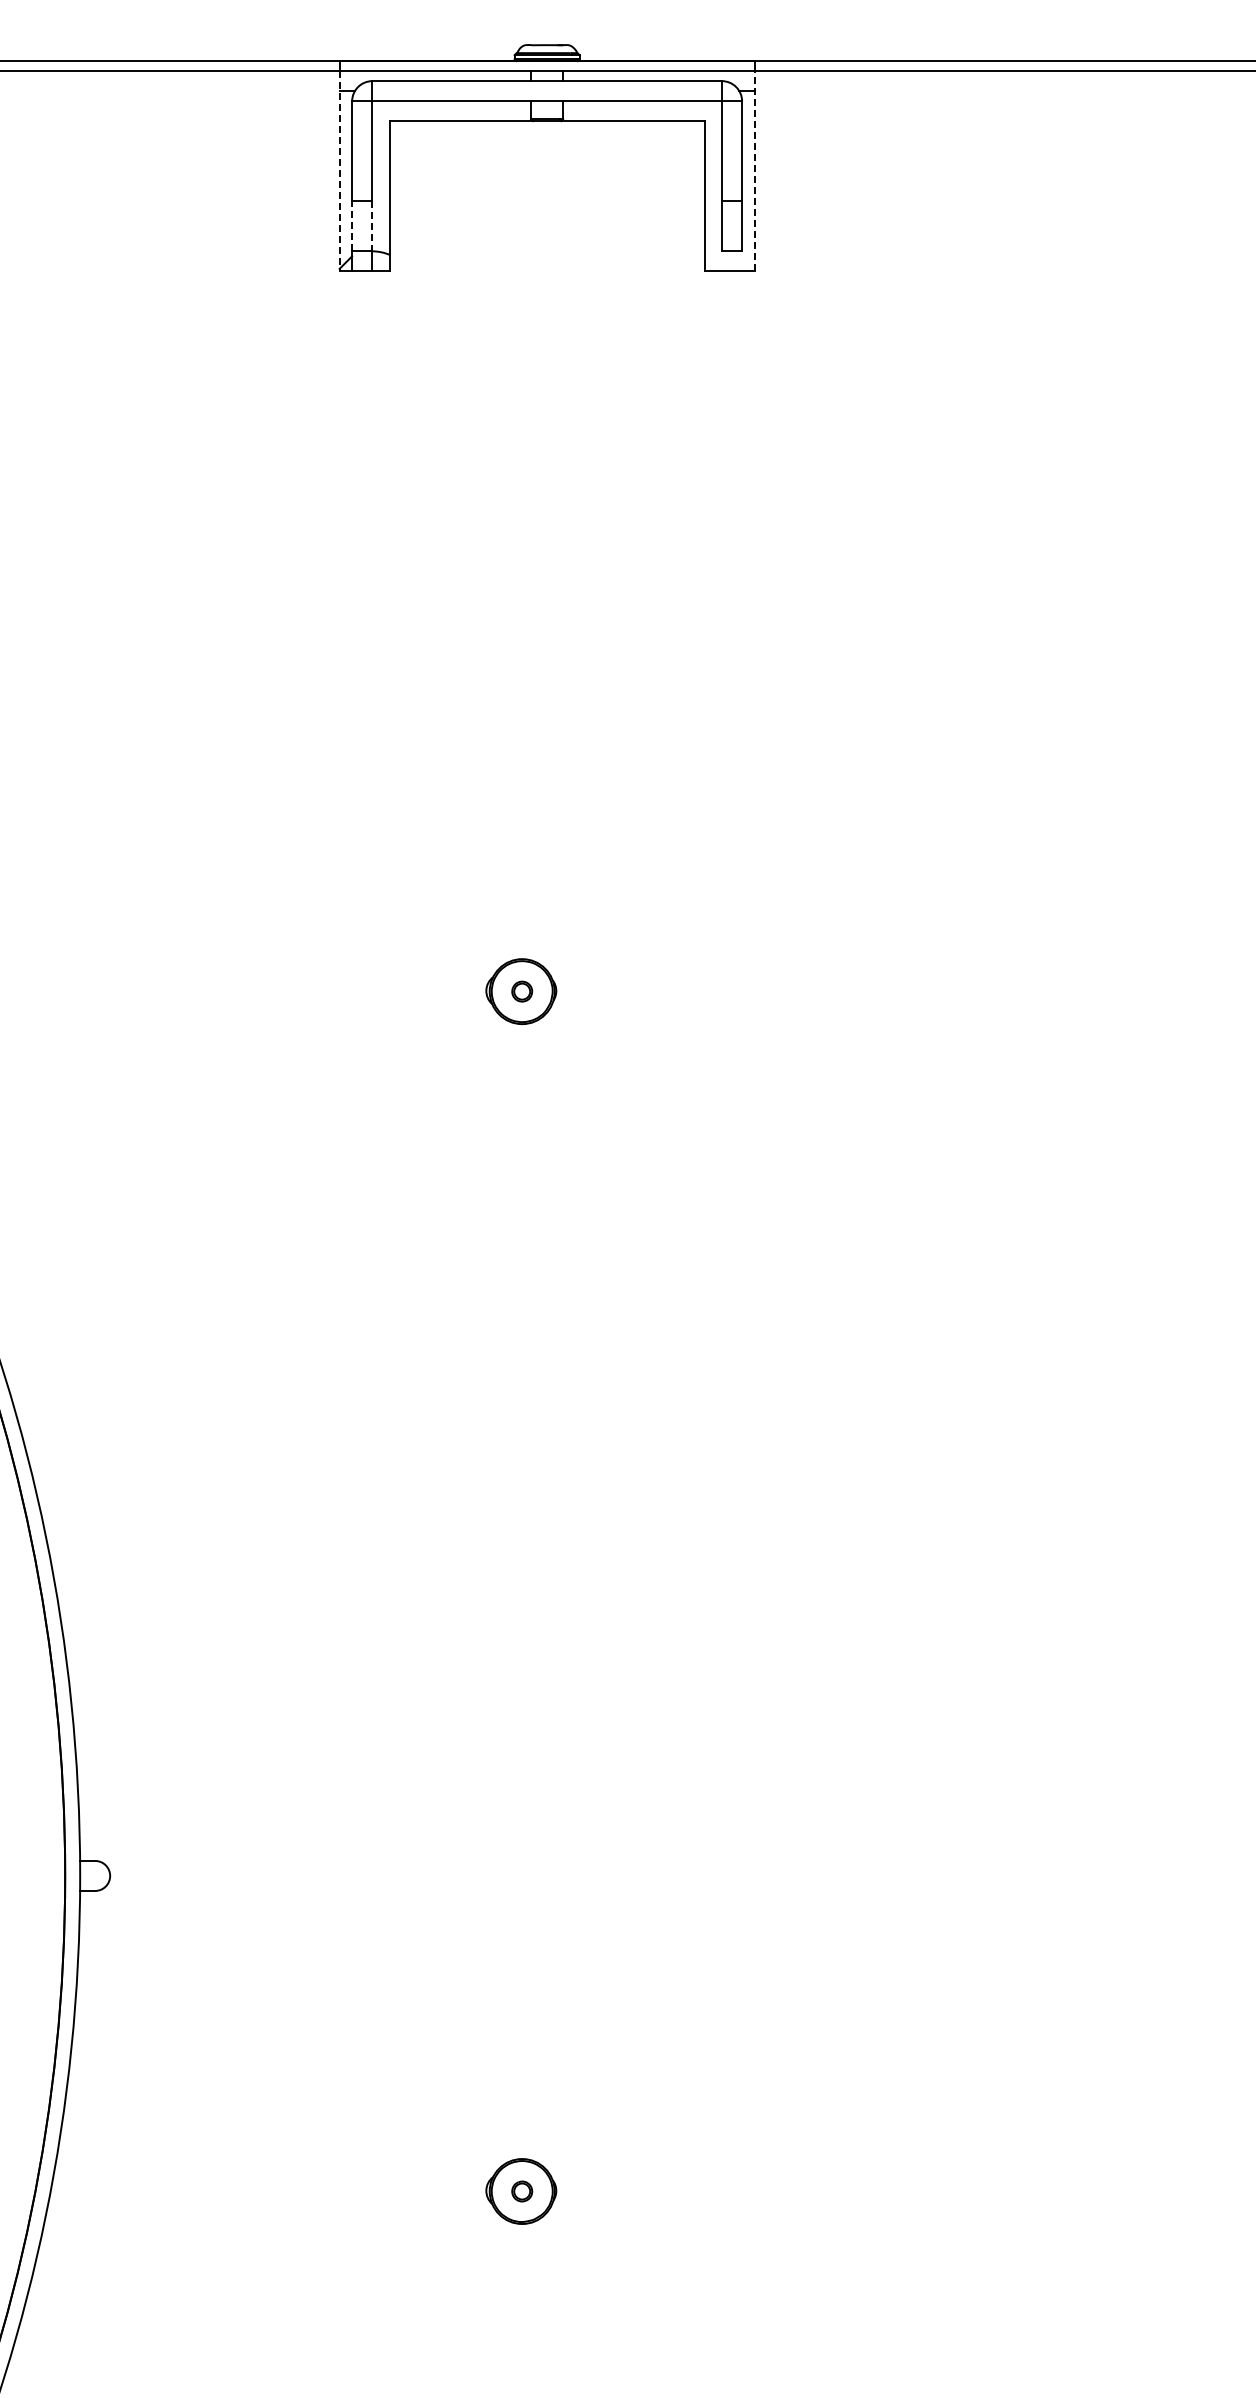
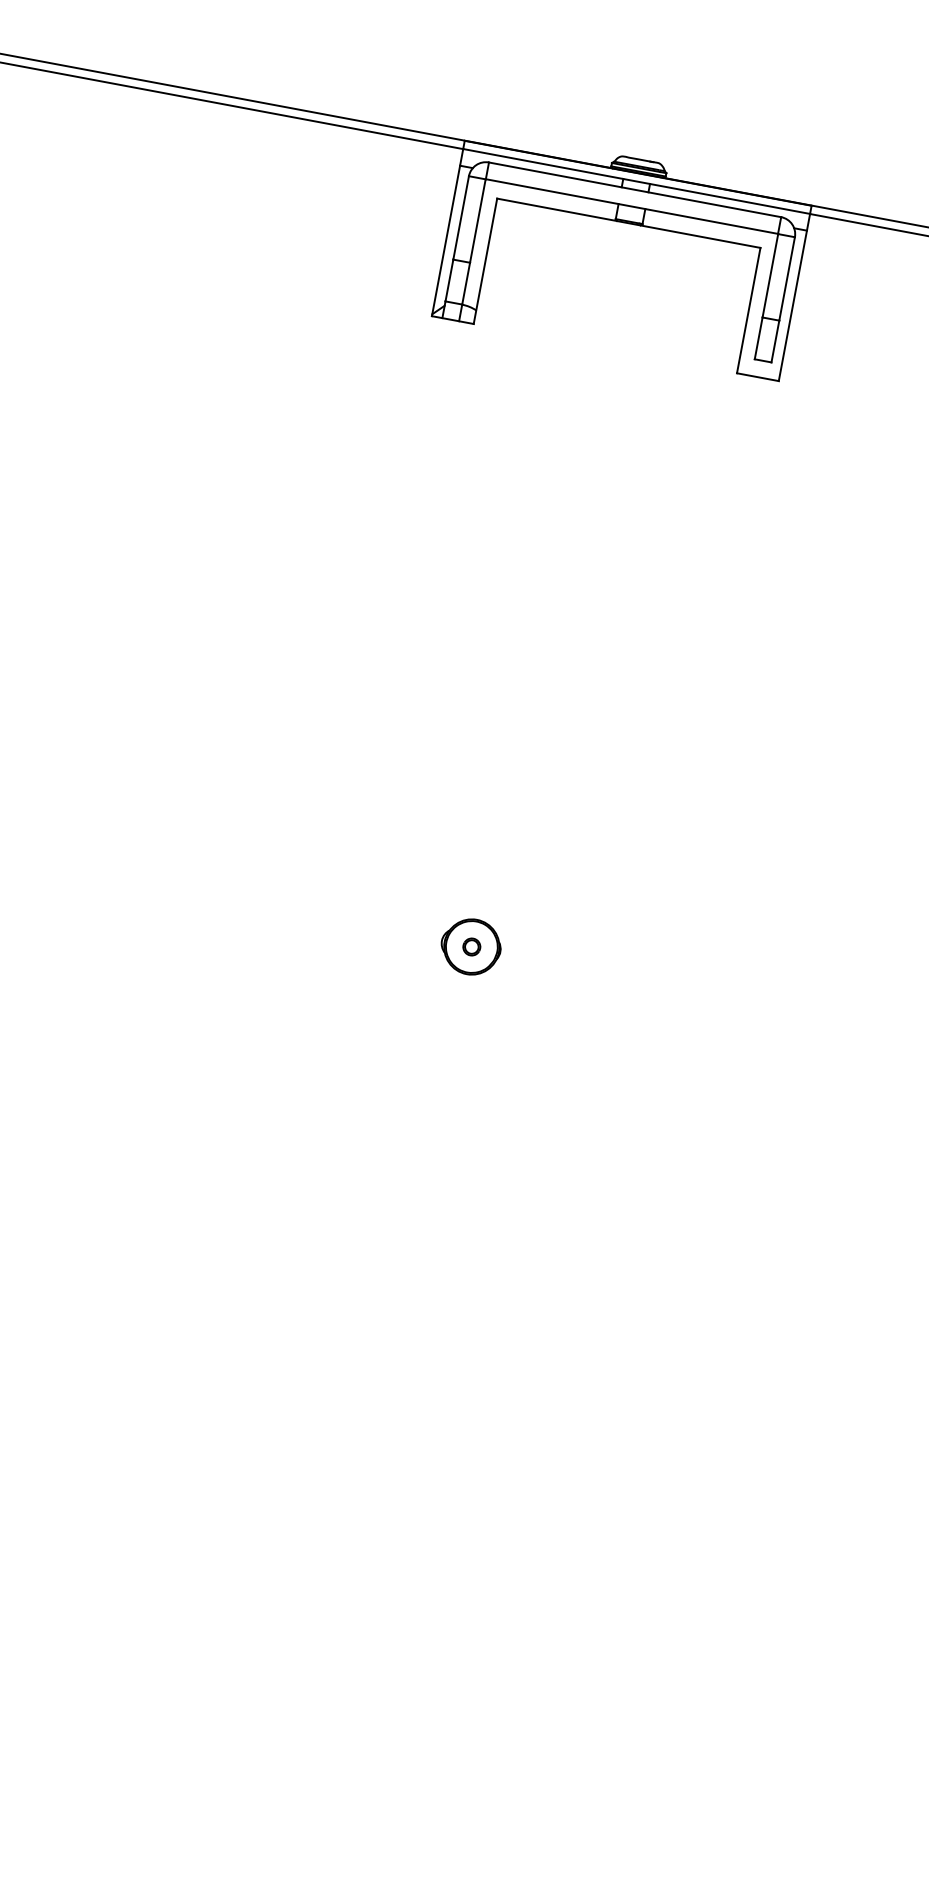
line: (339, 171) -> (447, 232), dashed -> solid
line: (754, 171) -> (794, 297), dashed -> solid
line: (352, 226) -> (449, 280), dashed -> solid
line: (372, 226) -> (466, 284), dashed -> solid

